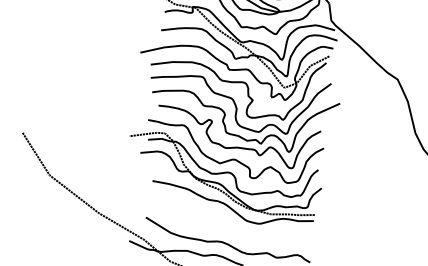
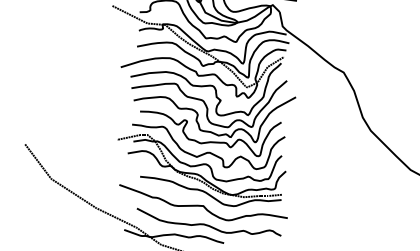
curve: (223, 220) -> (203, 205), added

